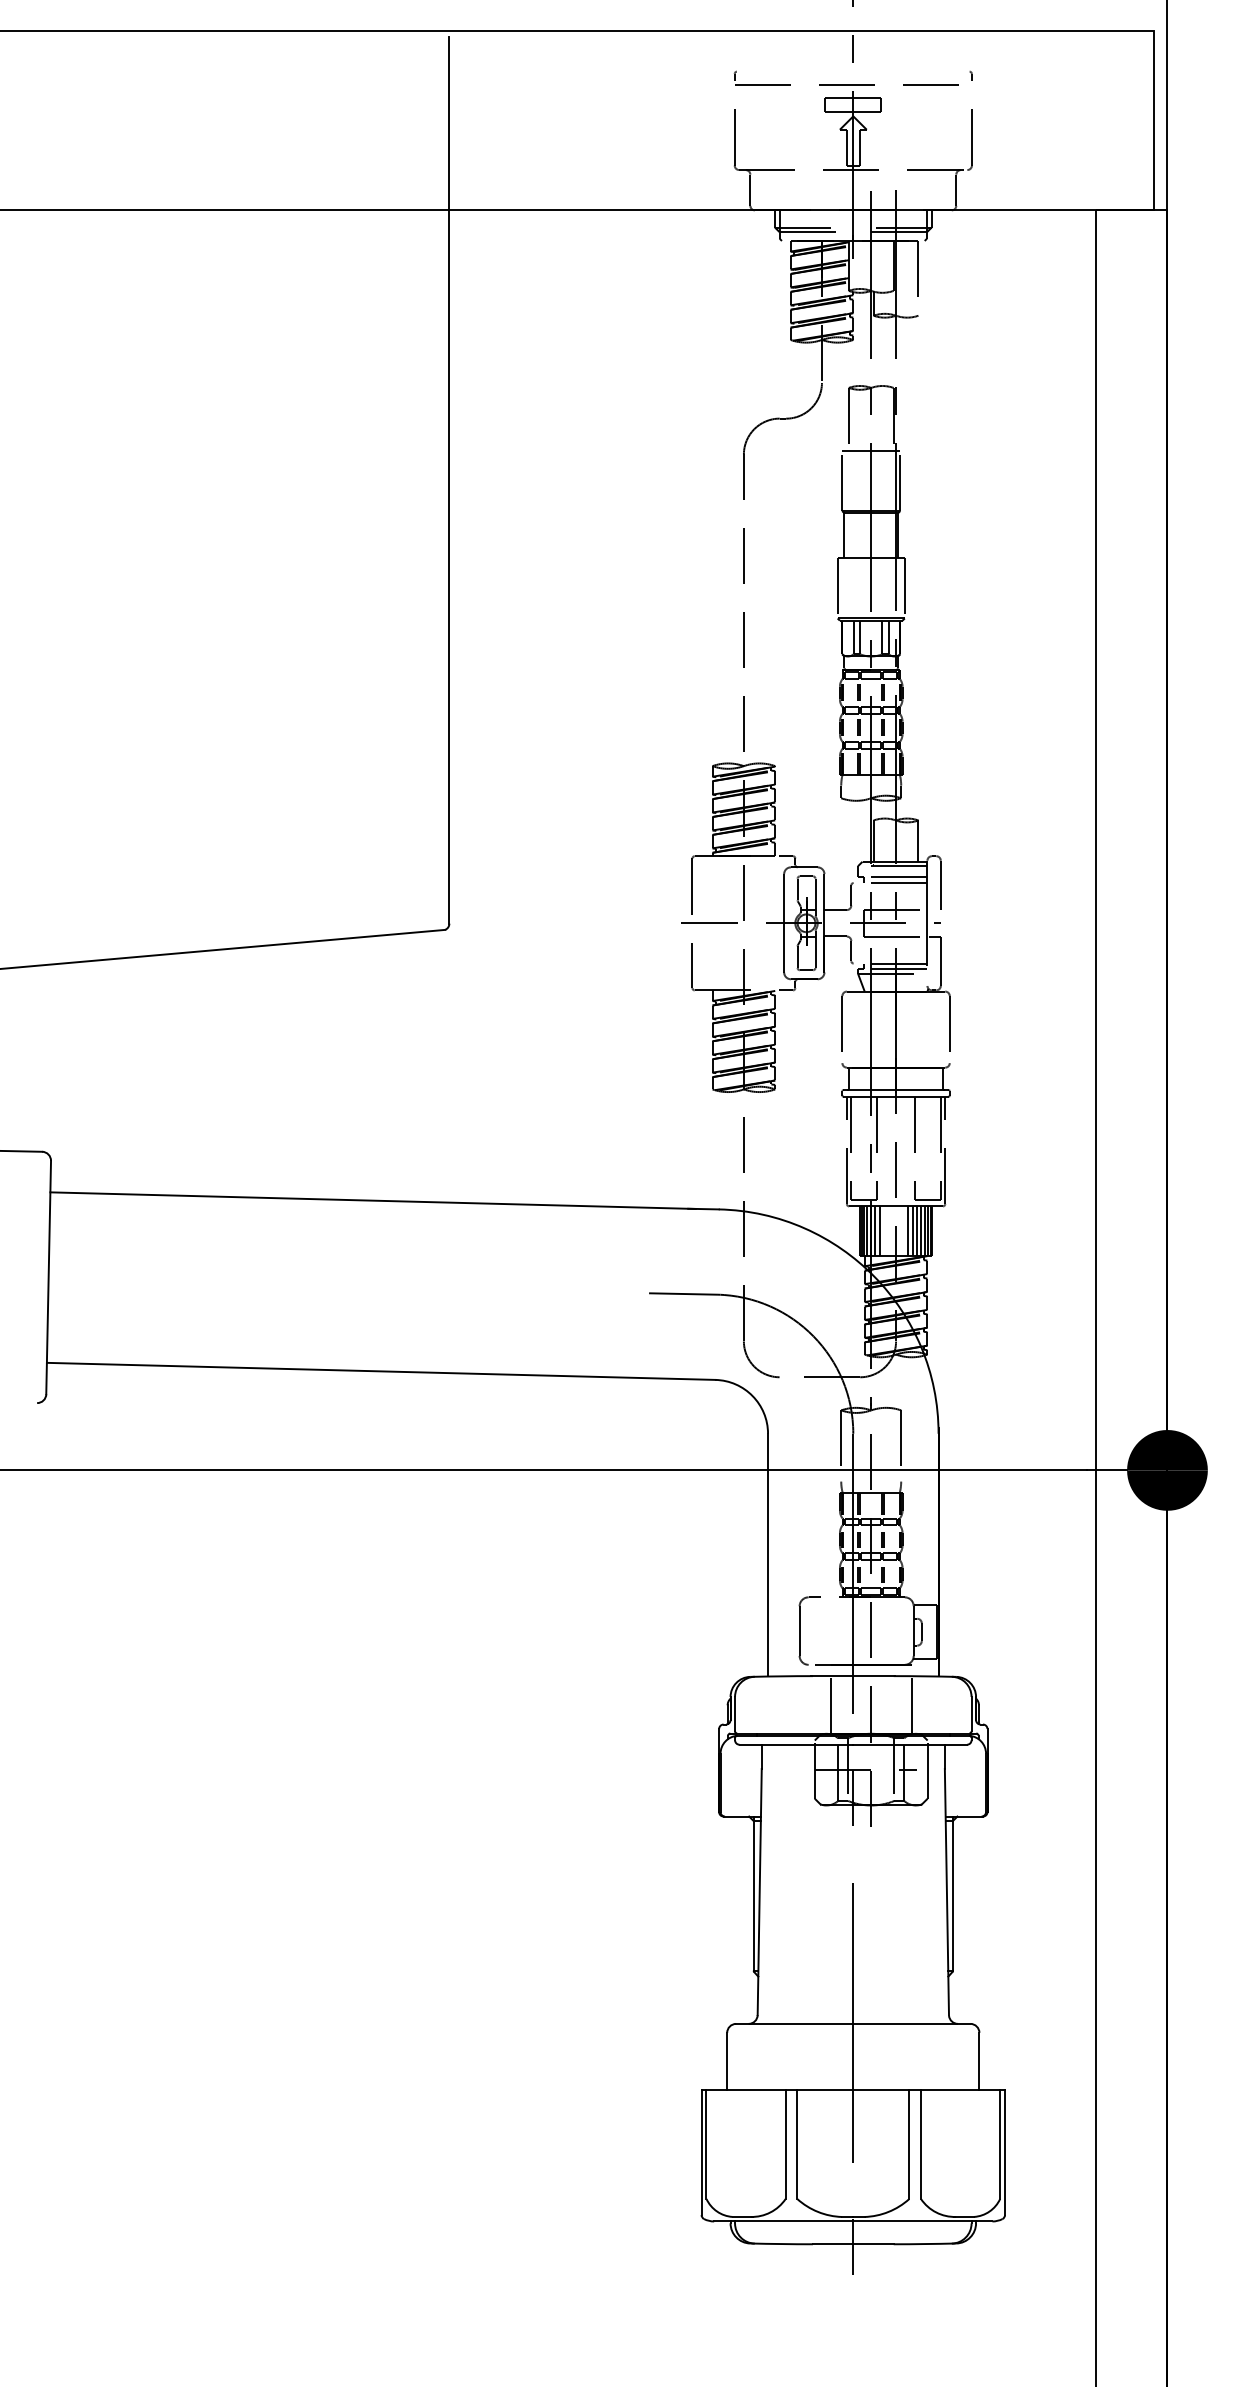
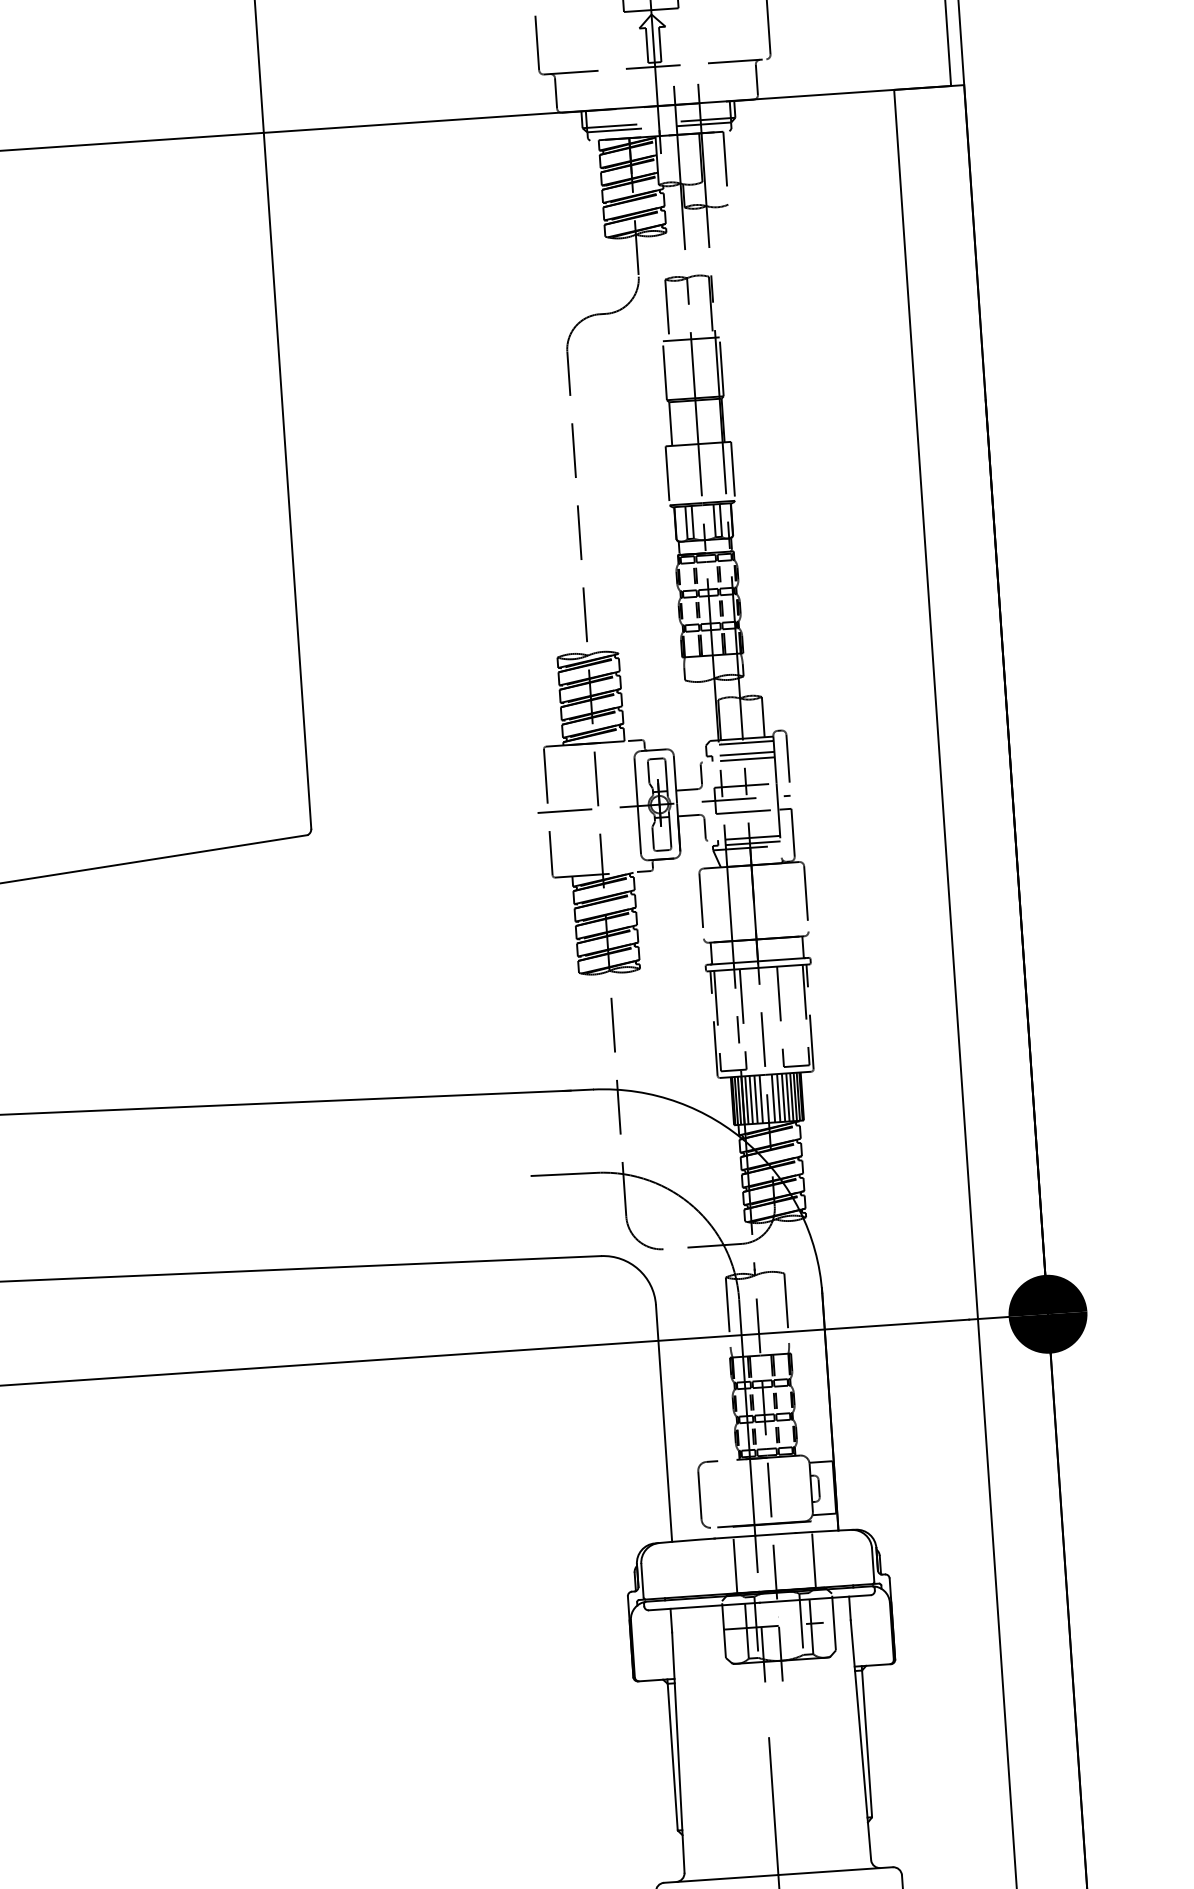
line: (884, 1230) -> (756, 1099), added
line: (889, 1230) -> (760, 1098), added
line: (902, 1230) -> (773, 1097), added

